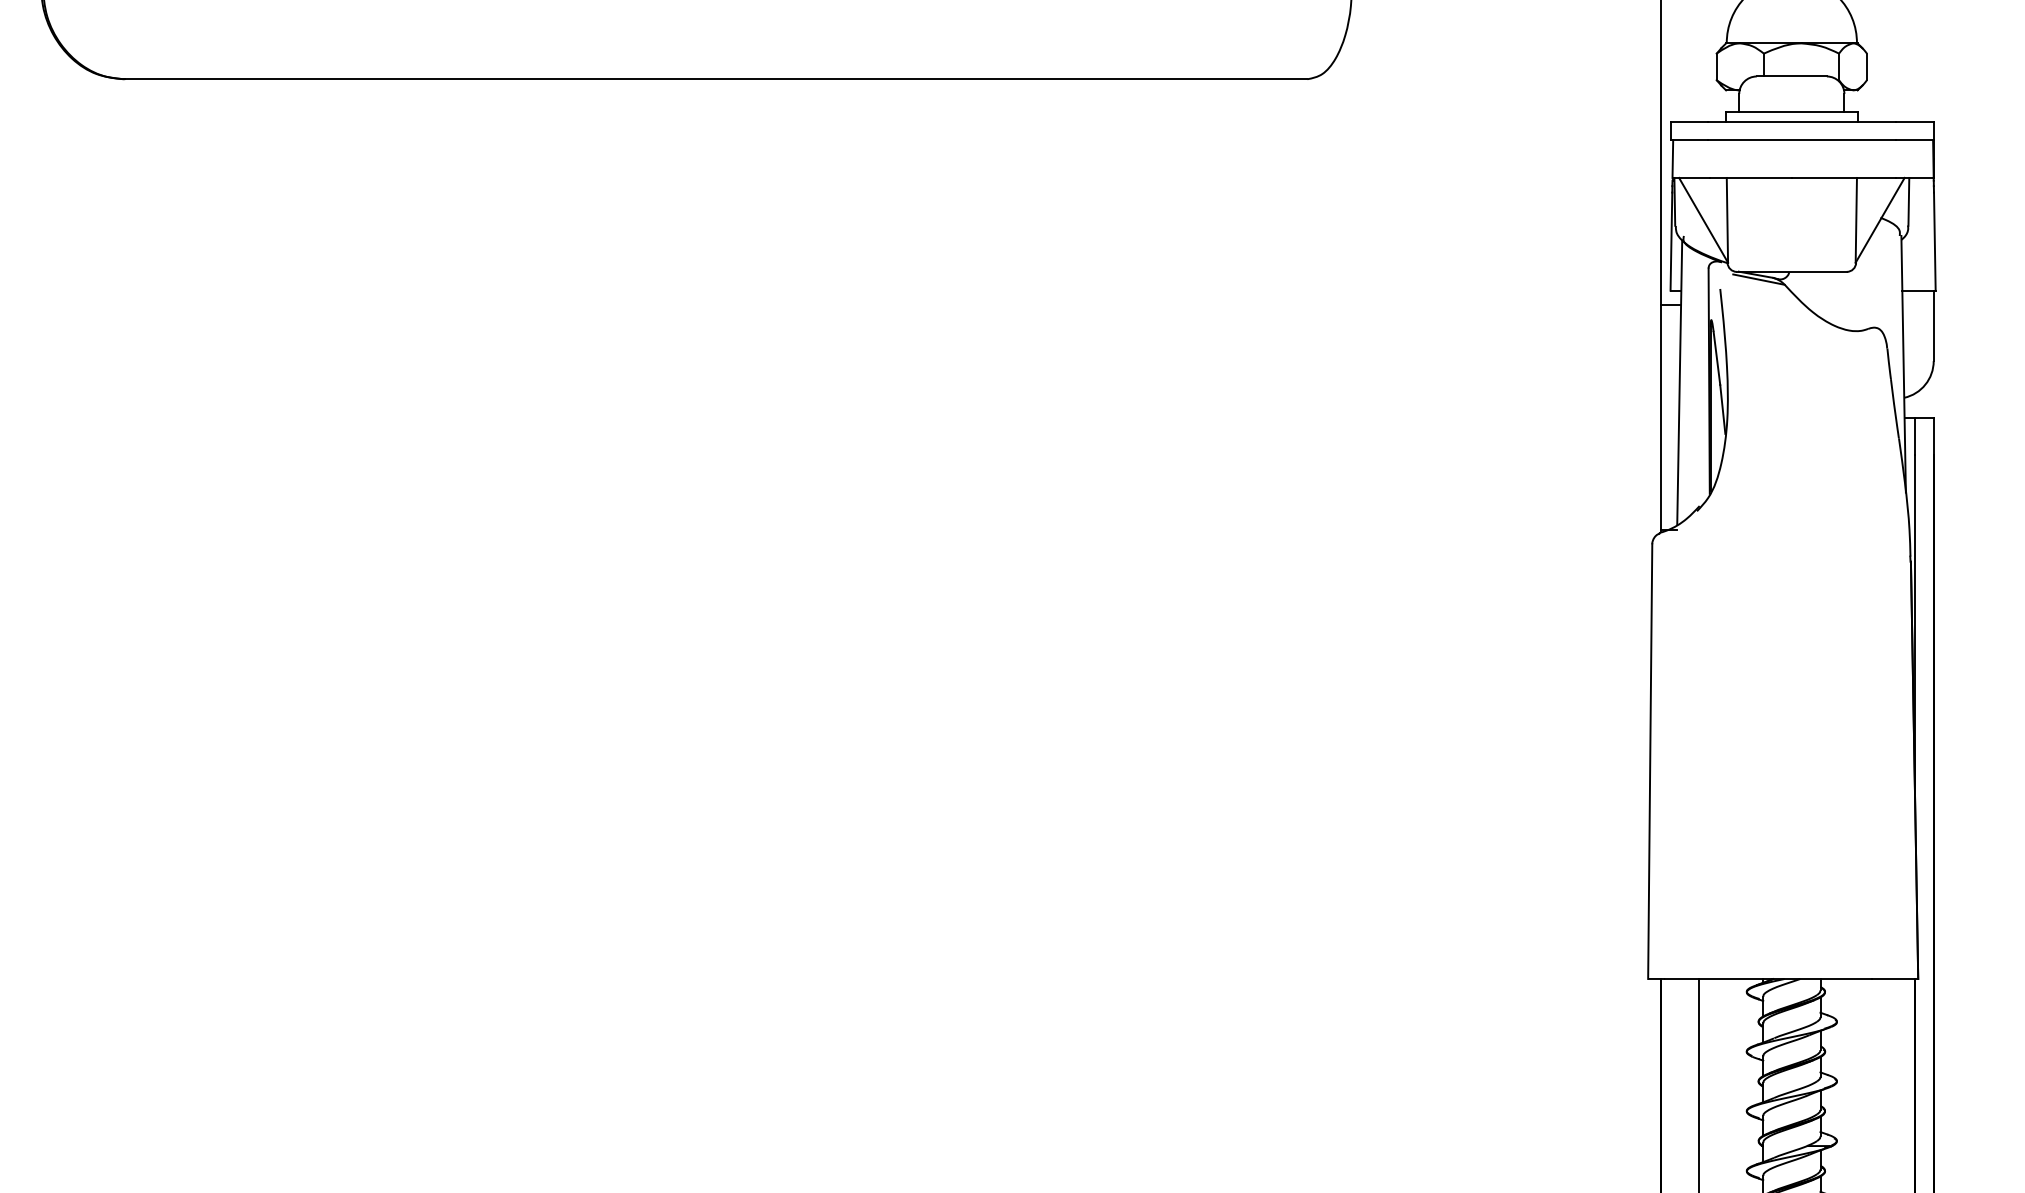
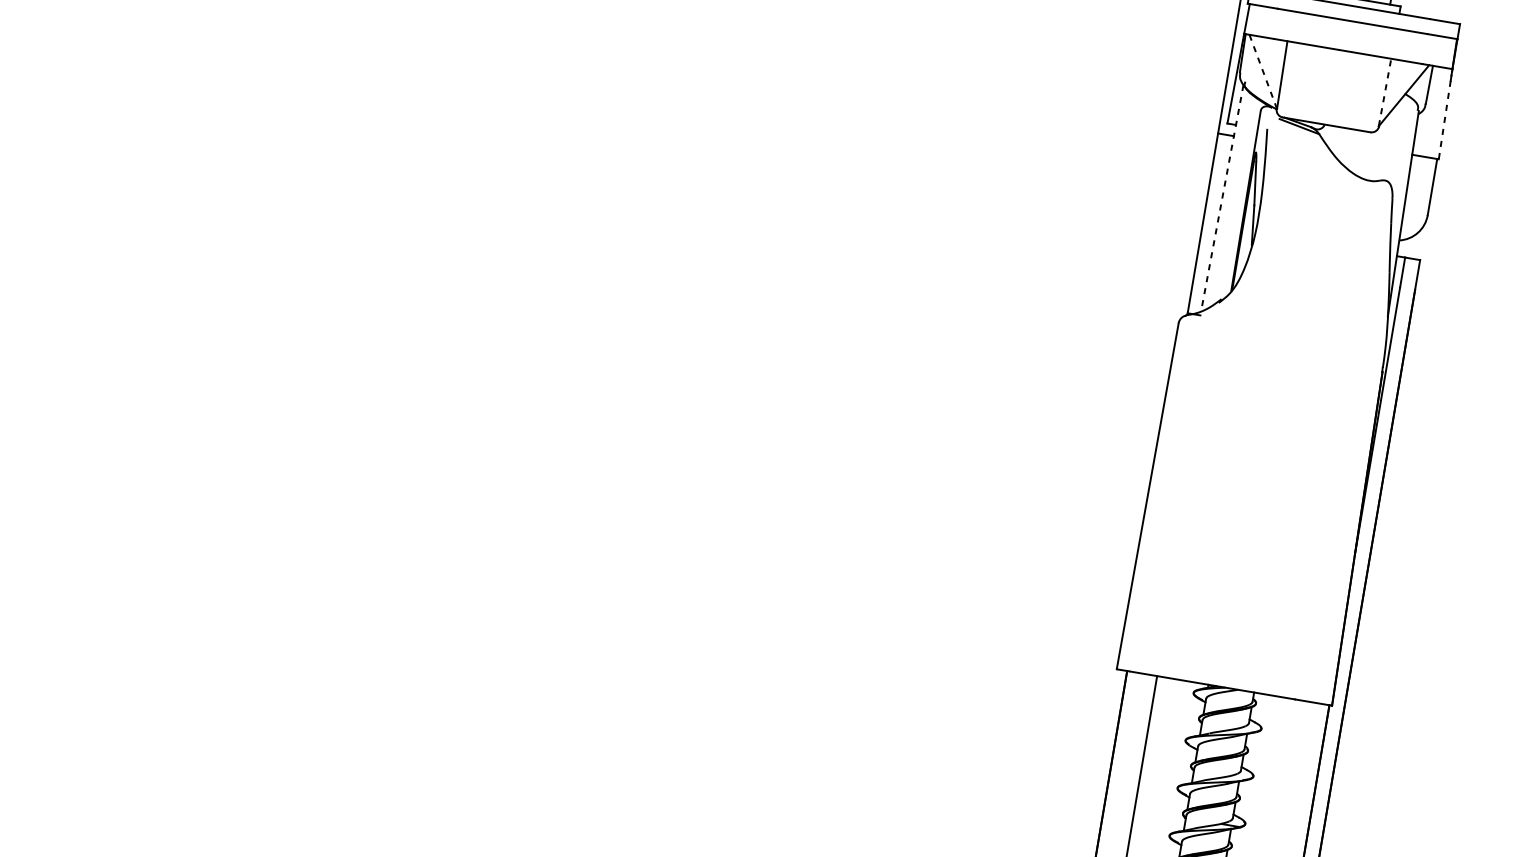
line: (1856, 219) -> (1385, 91), solid -> dashed
line: (1703, 220) -> (1263, 72), solid -> dashed
line: (1934, 242) -> (1444, 120), solid -> dashed
line: (1679, 382) -> (1222, 197), solid -> dashed

